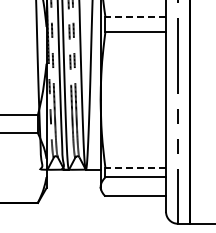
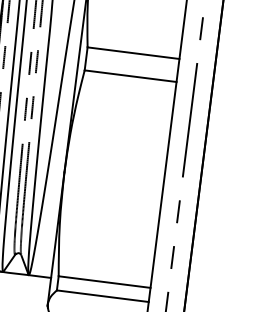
line: (135, 16) -> (133, 52), dashed -> solid
line: (135, 167) -> (104, 281), dashed -> solid

